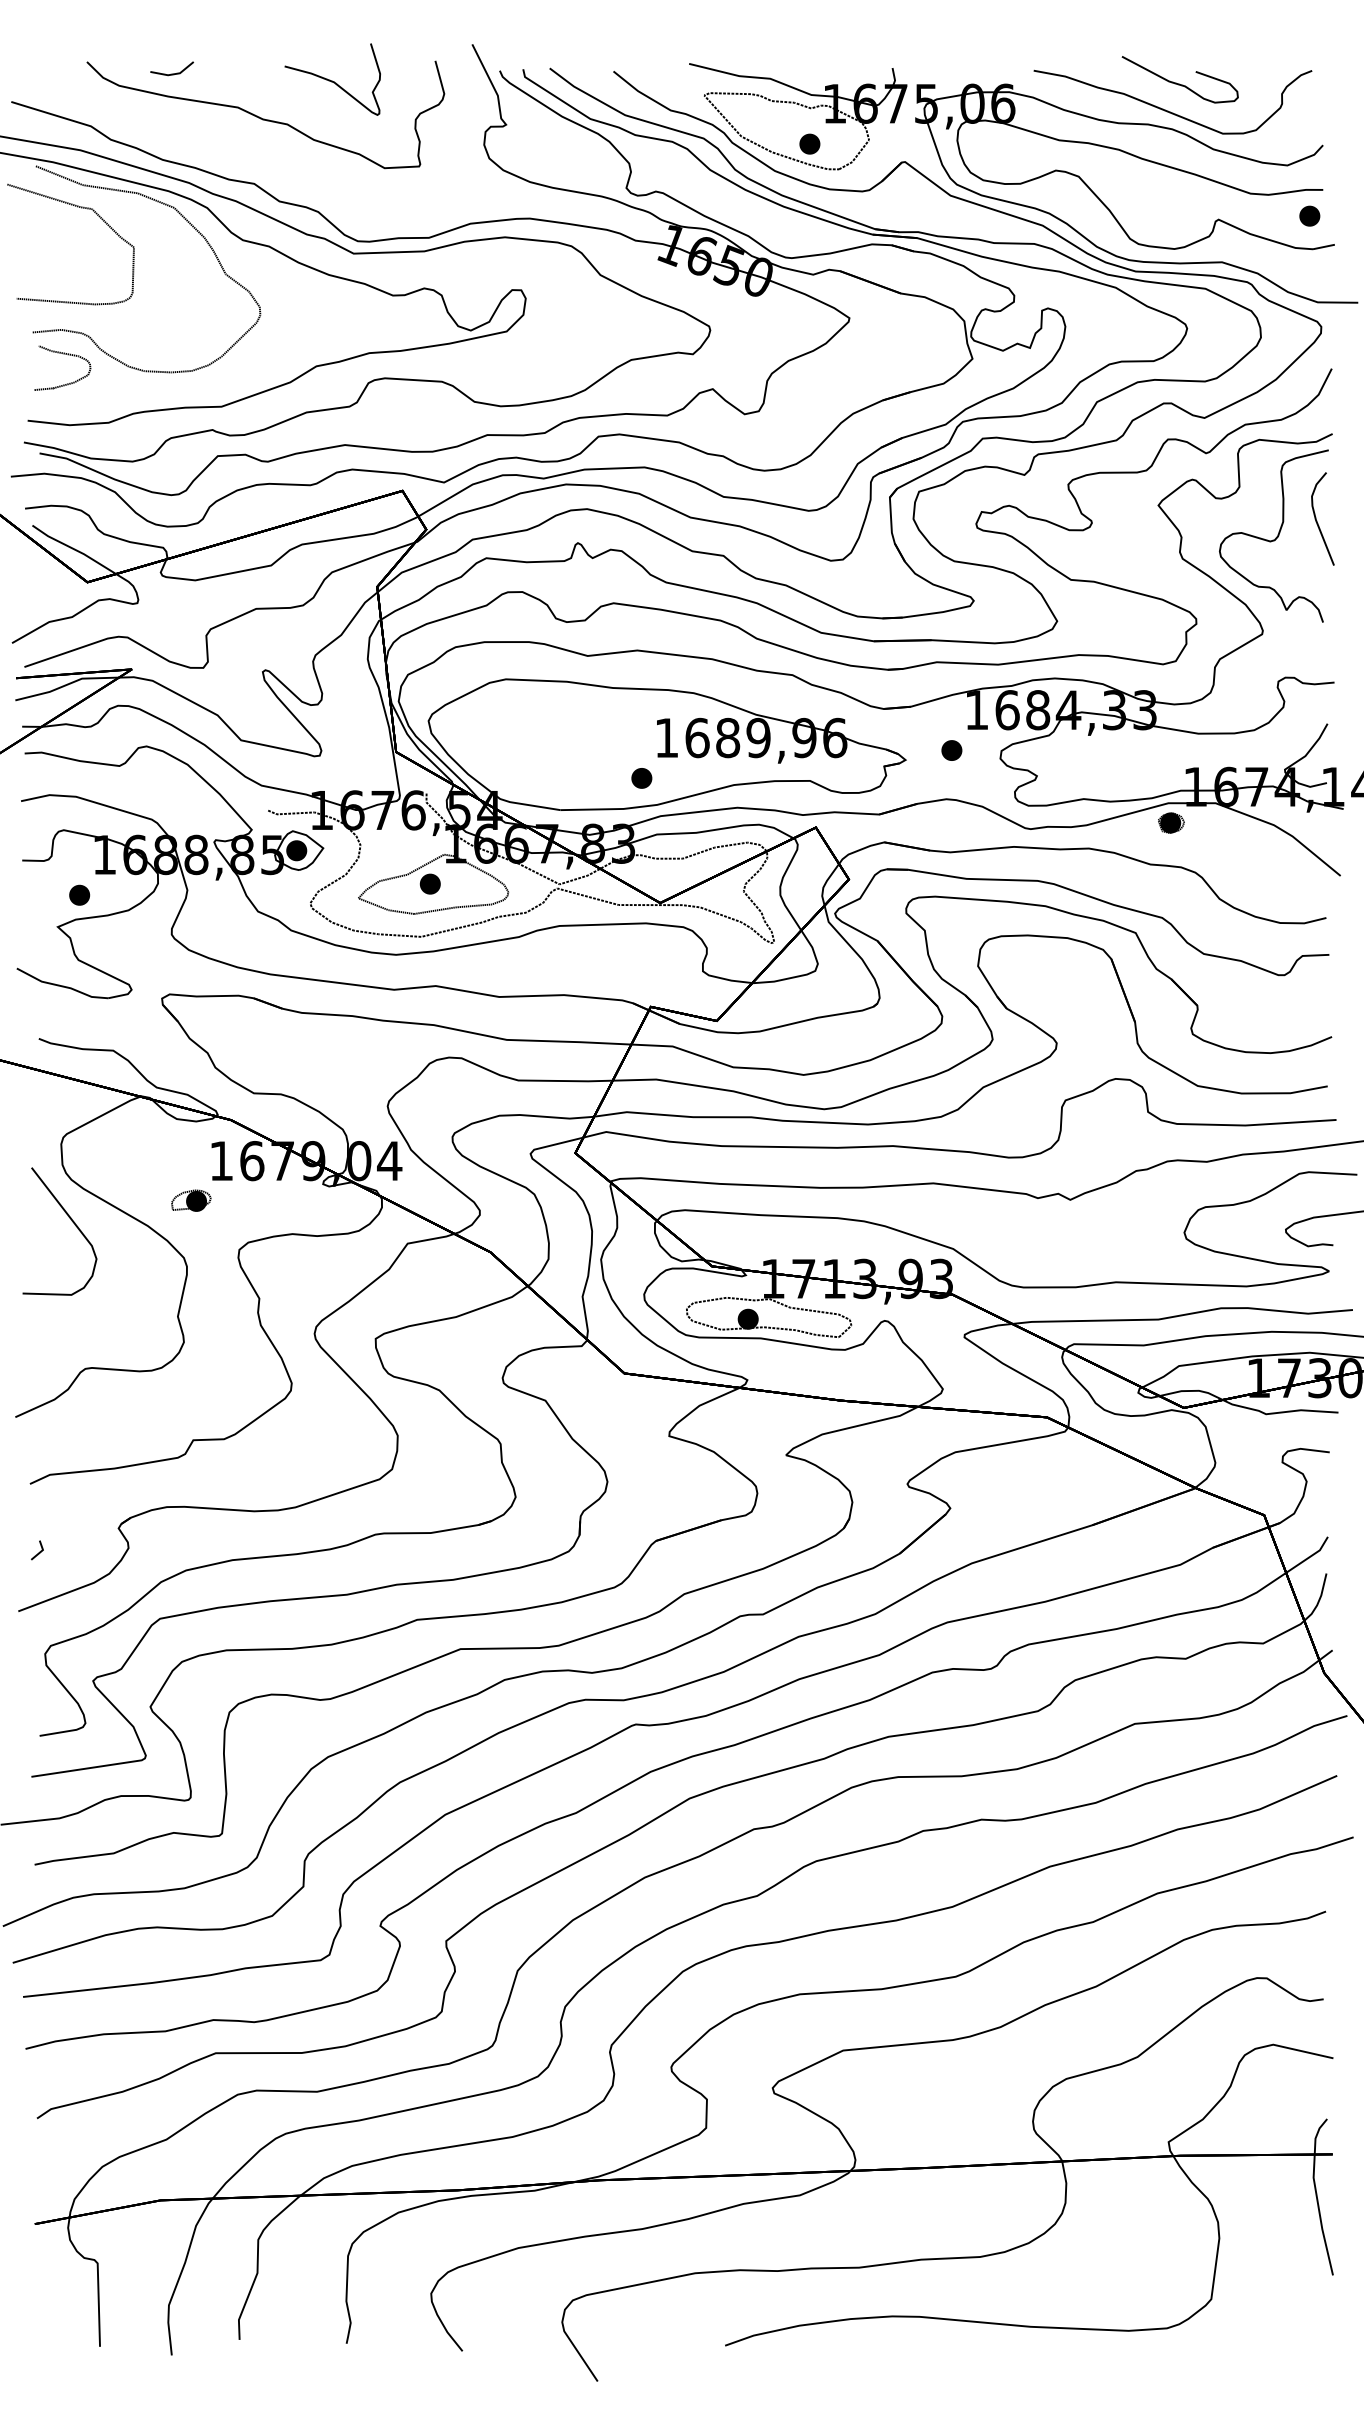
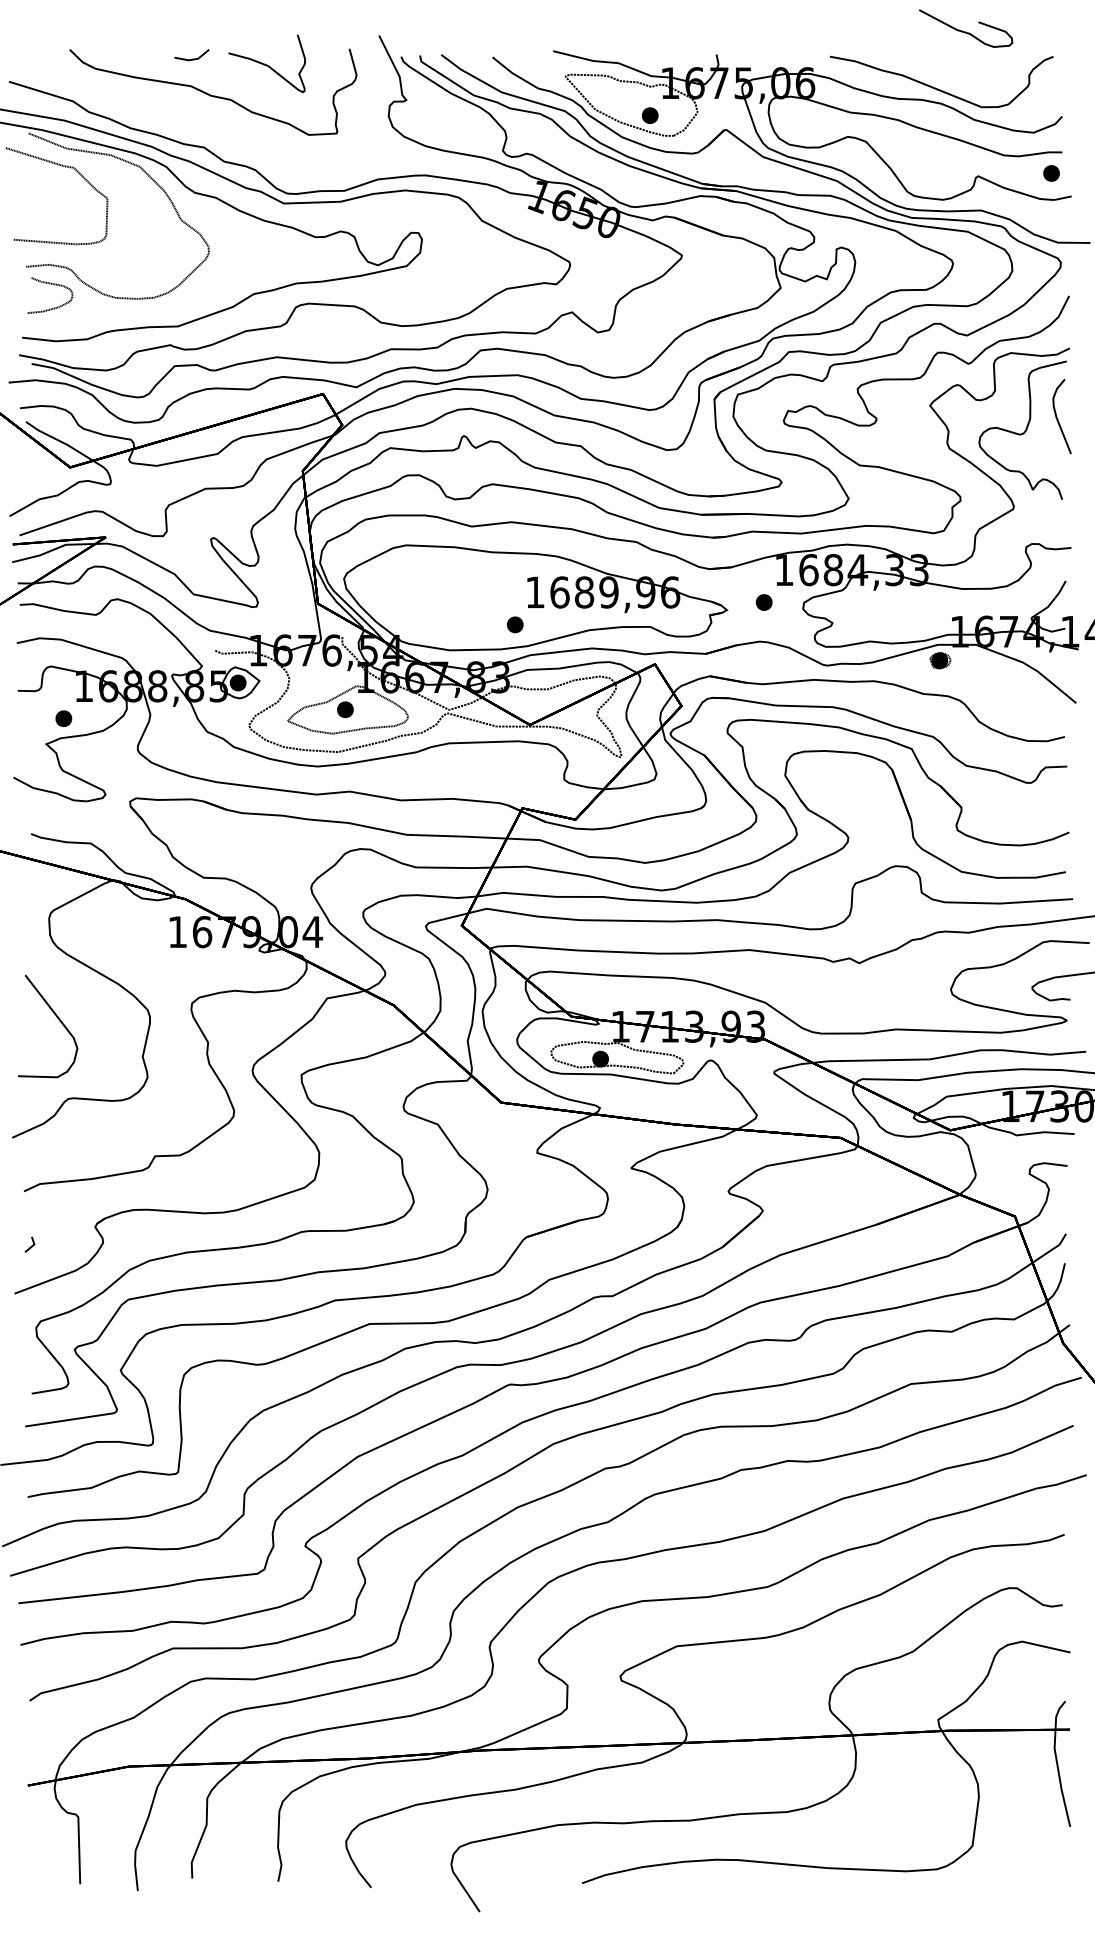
line: (171, 73) -> (191, 58), moved
curve: (1179, 83) -> (965, 31), moved
part: (191, 1200) -> (153, 963), removed
part: (71, 1221) -> (57, 1018), moved

